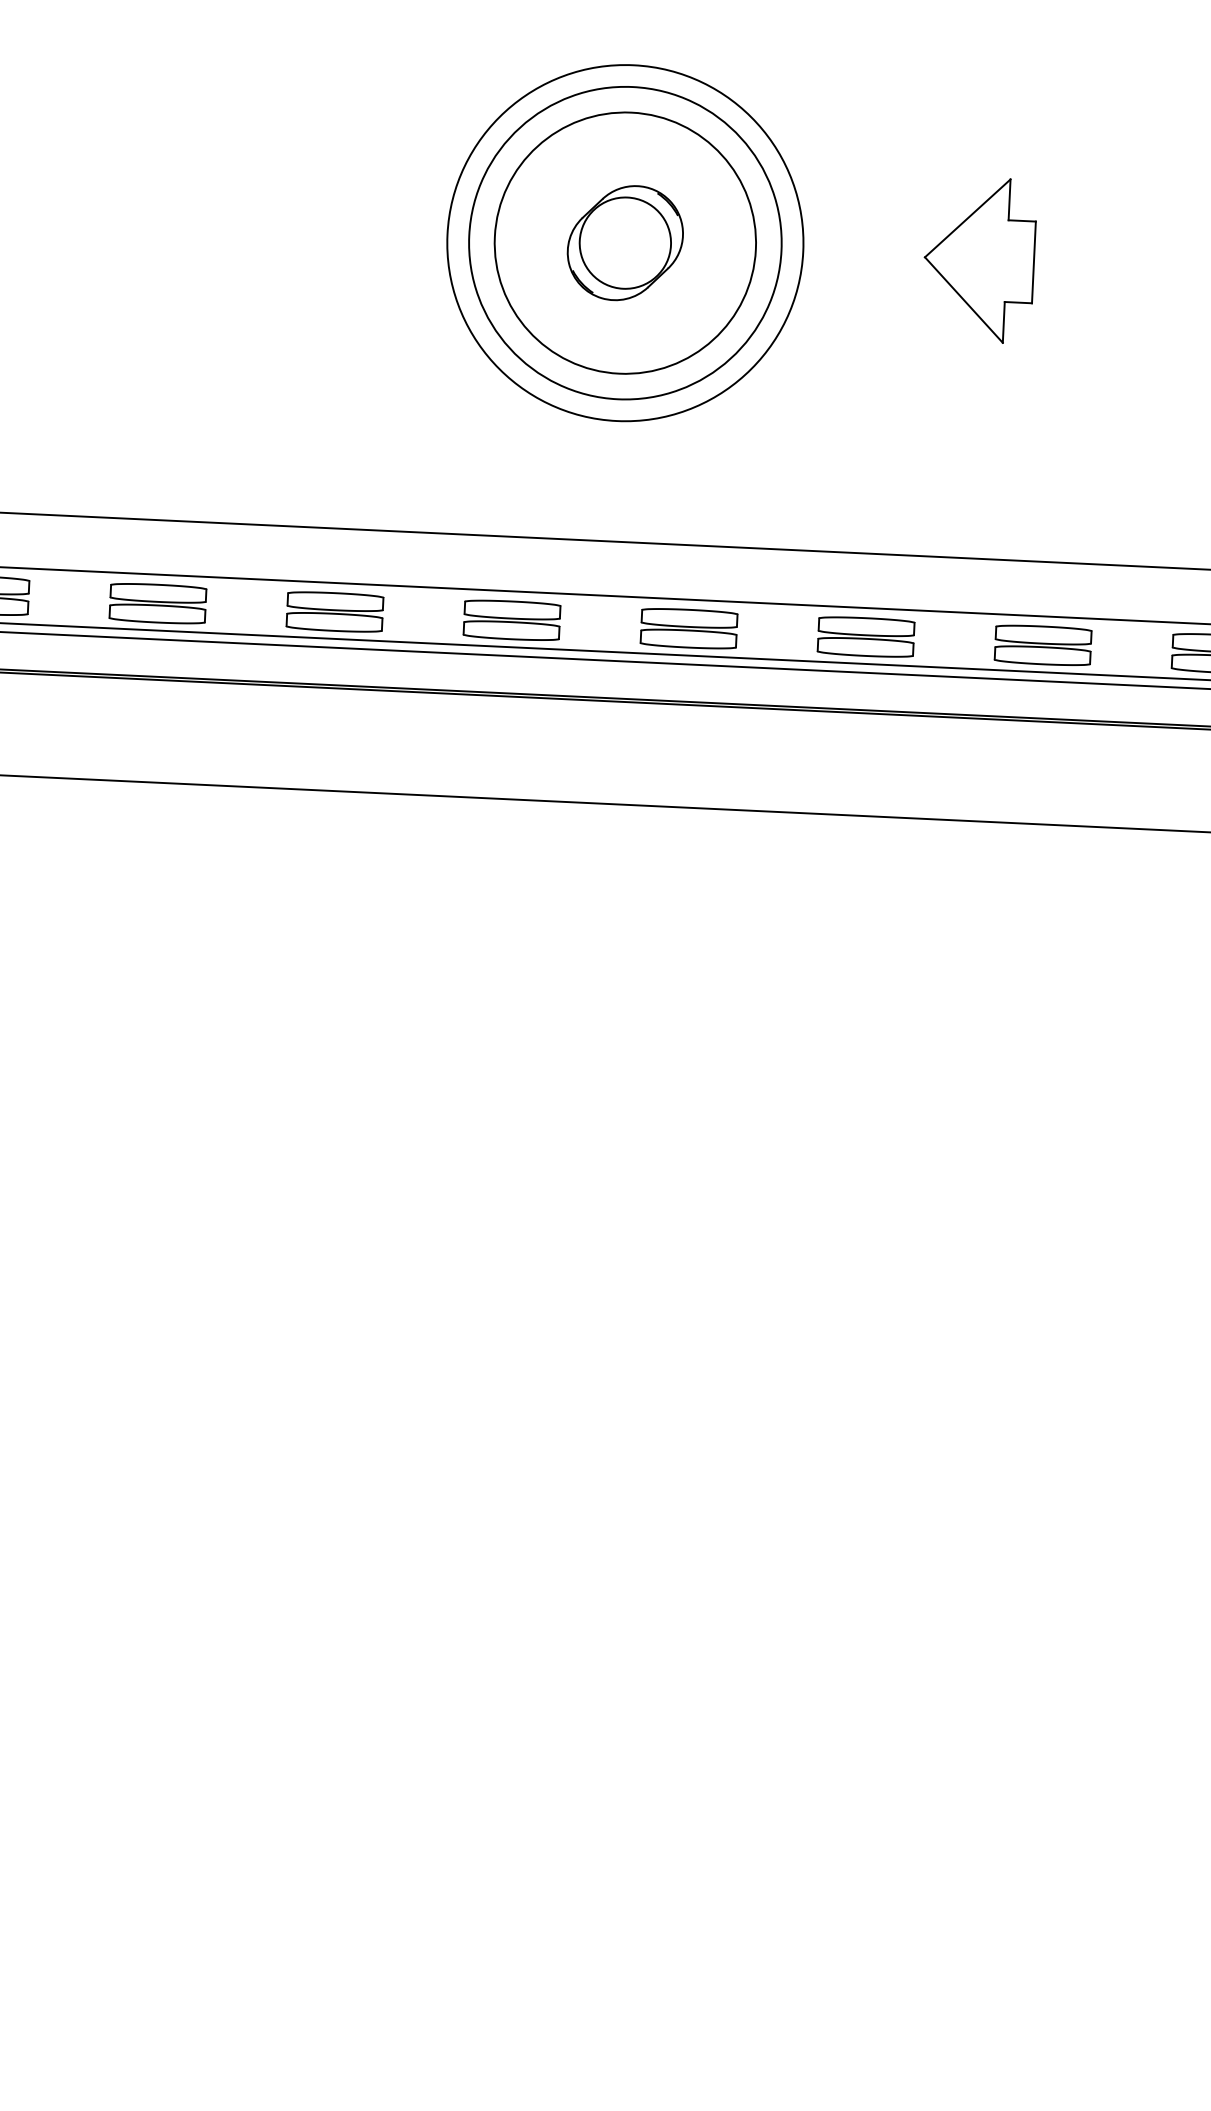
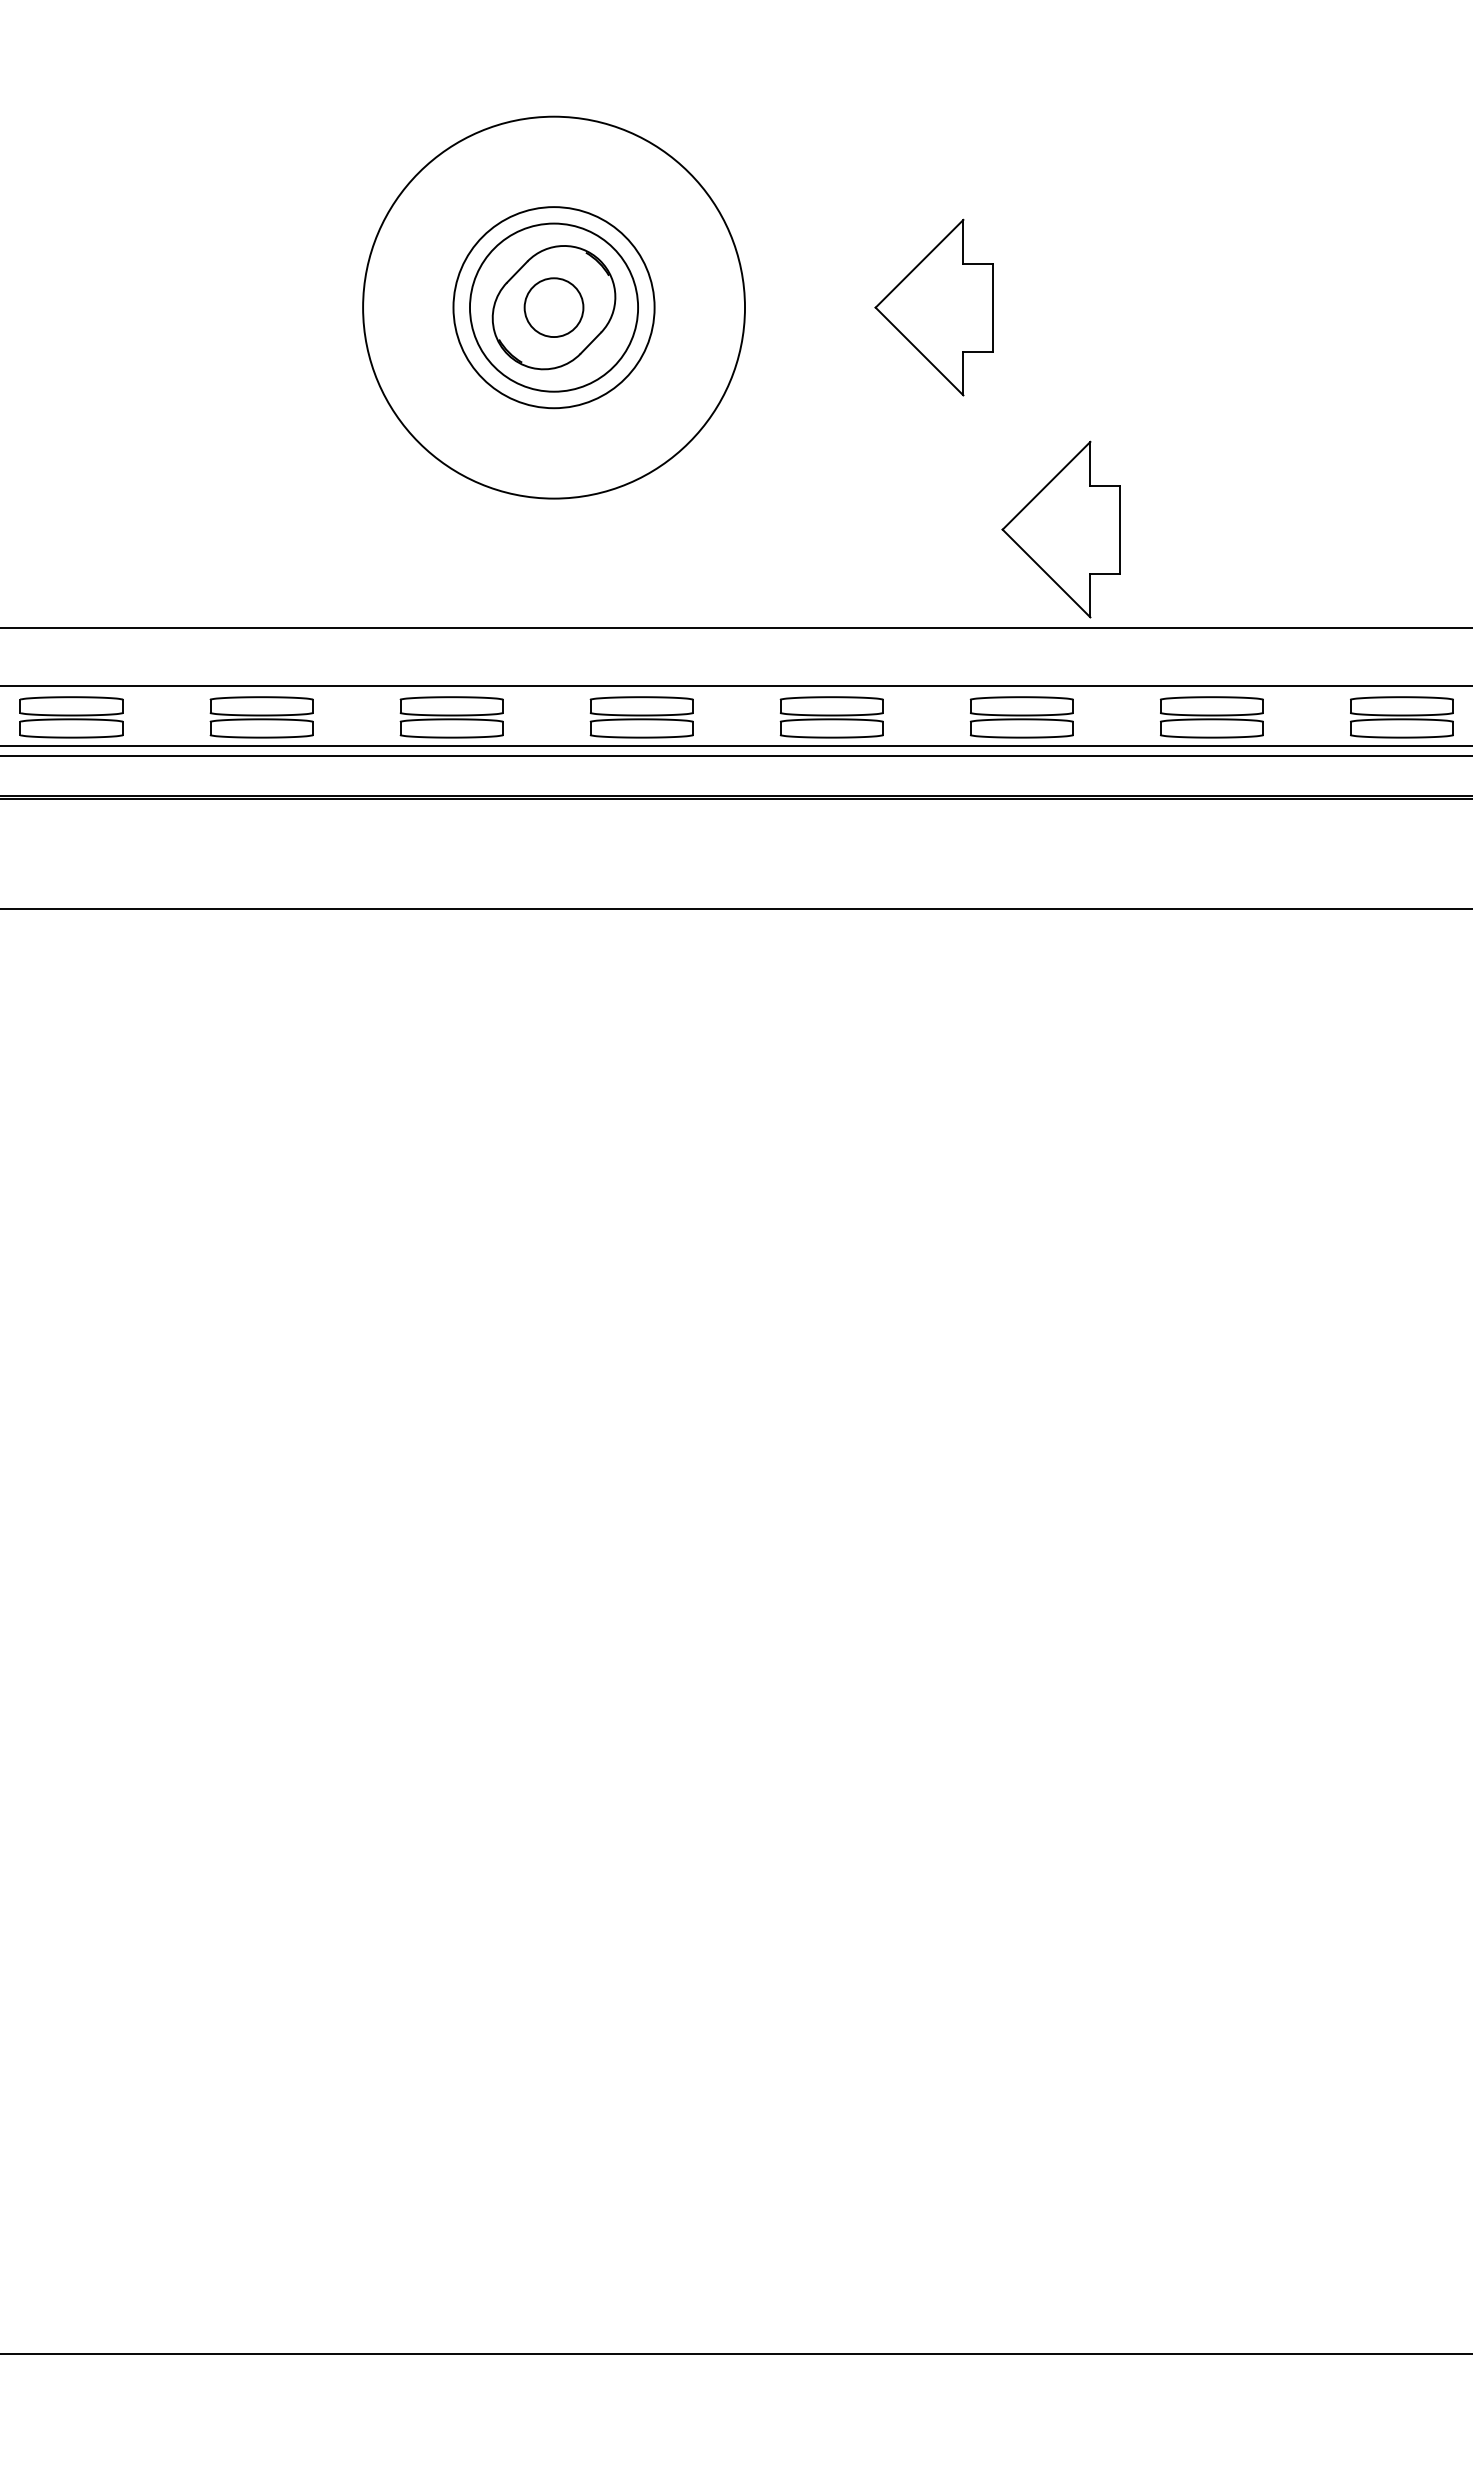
circle: (624, 242) -> (553, 307), size x0.6
circle: (624, 242) -> (553, 307), size x0.6
circle: (625, 243) -> (554, 307), size x0.6
part: (1087, 472) -> (1060, 529), added

